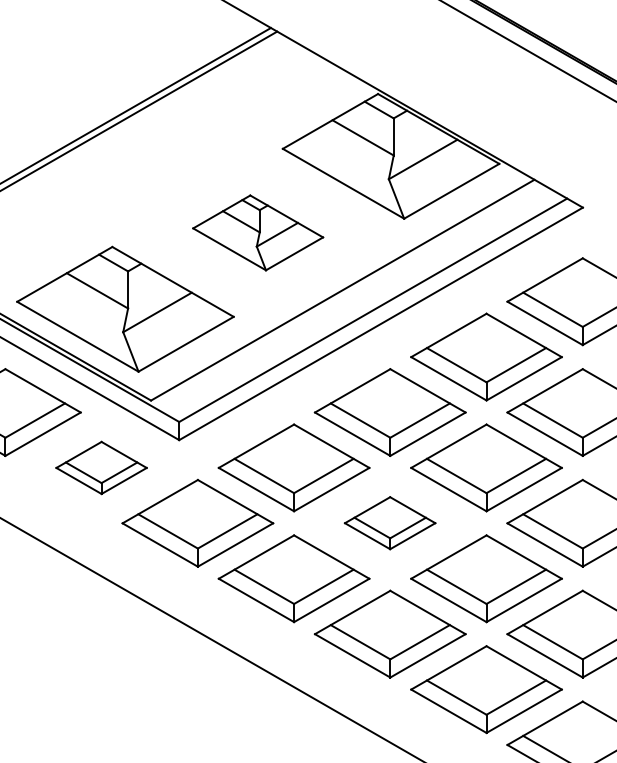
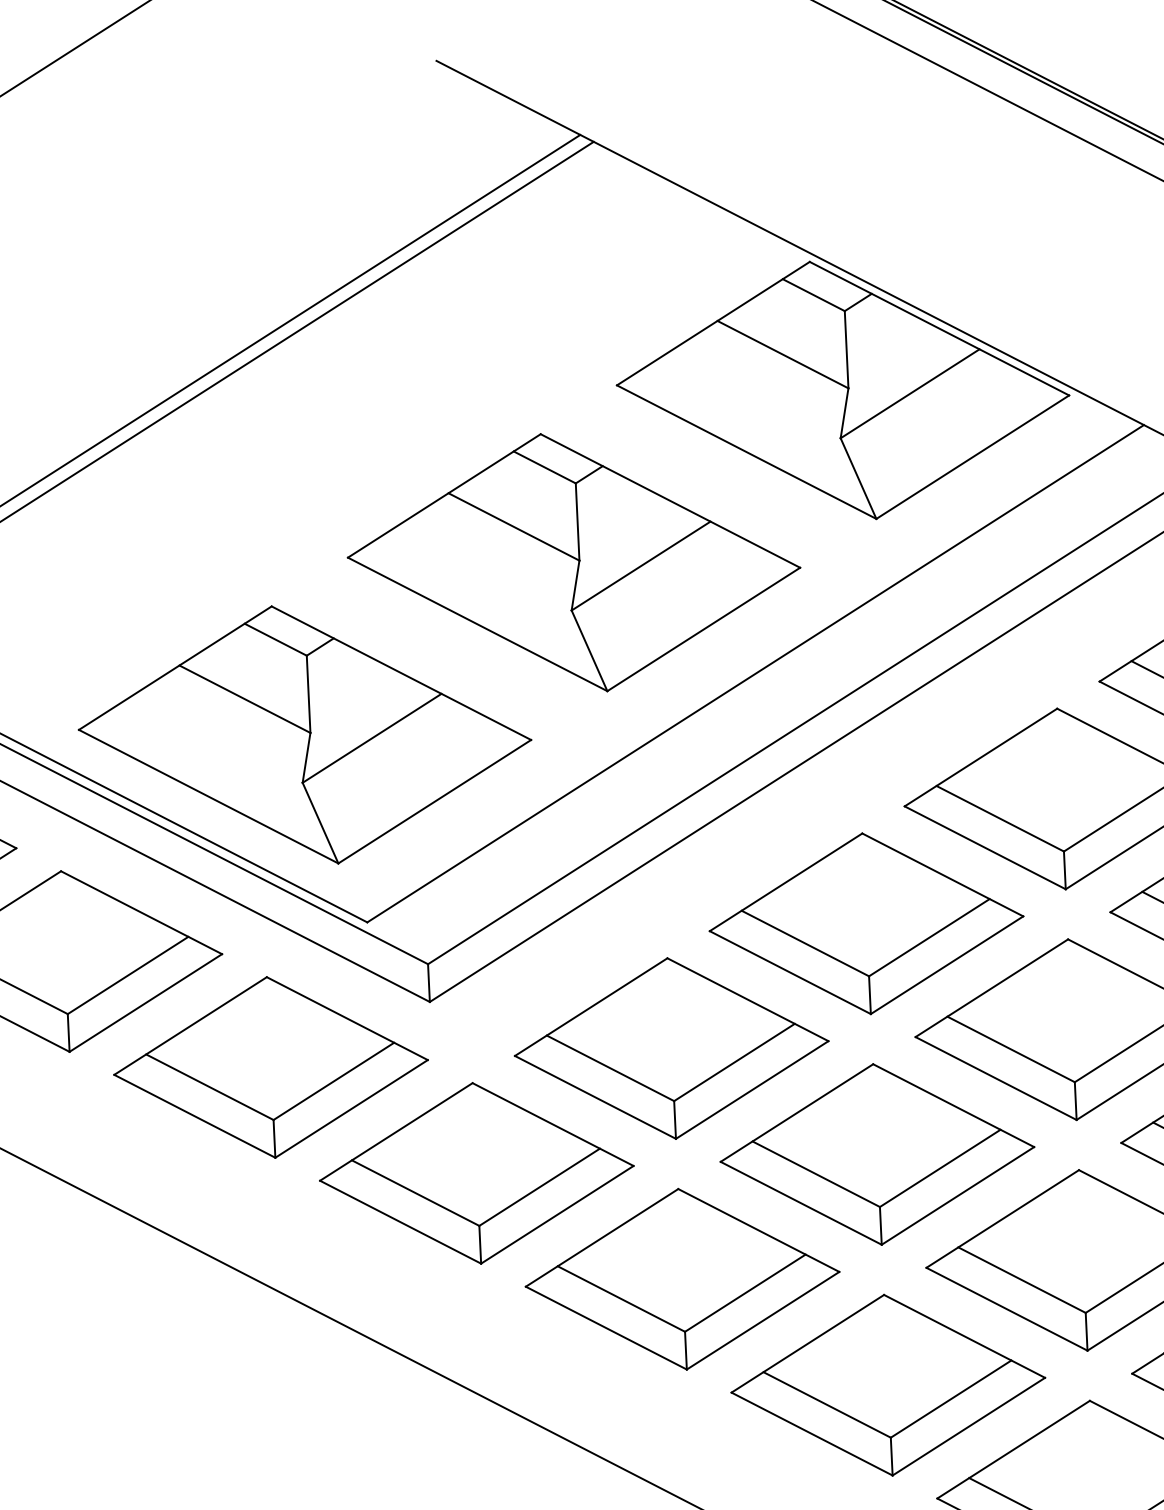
part: (257, 232) -> (572, 562), size x1.67
part: (101, 467) -> (270, 1066), size x1.67
part: (389, 522) -> (875, 1152), size x1.67

